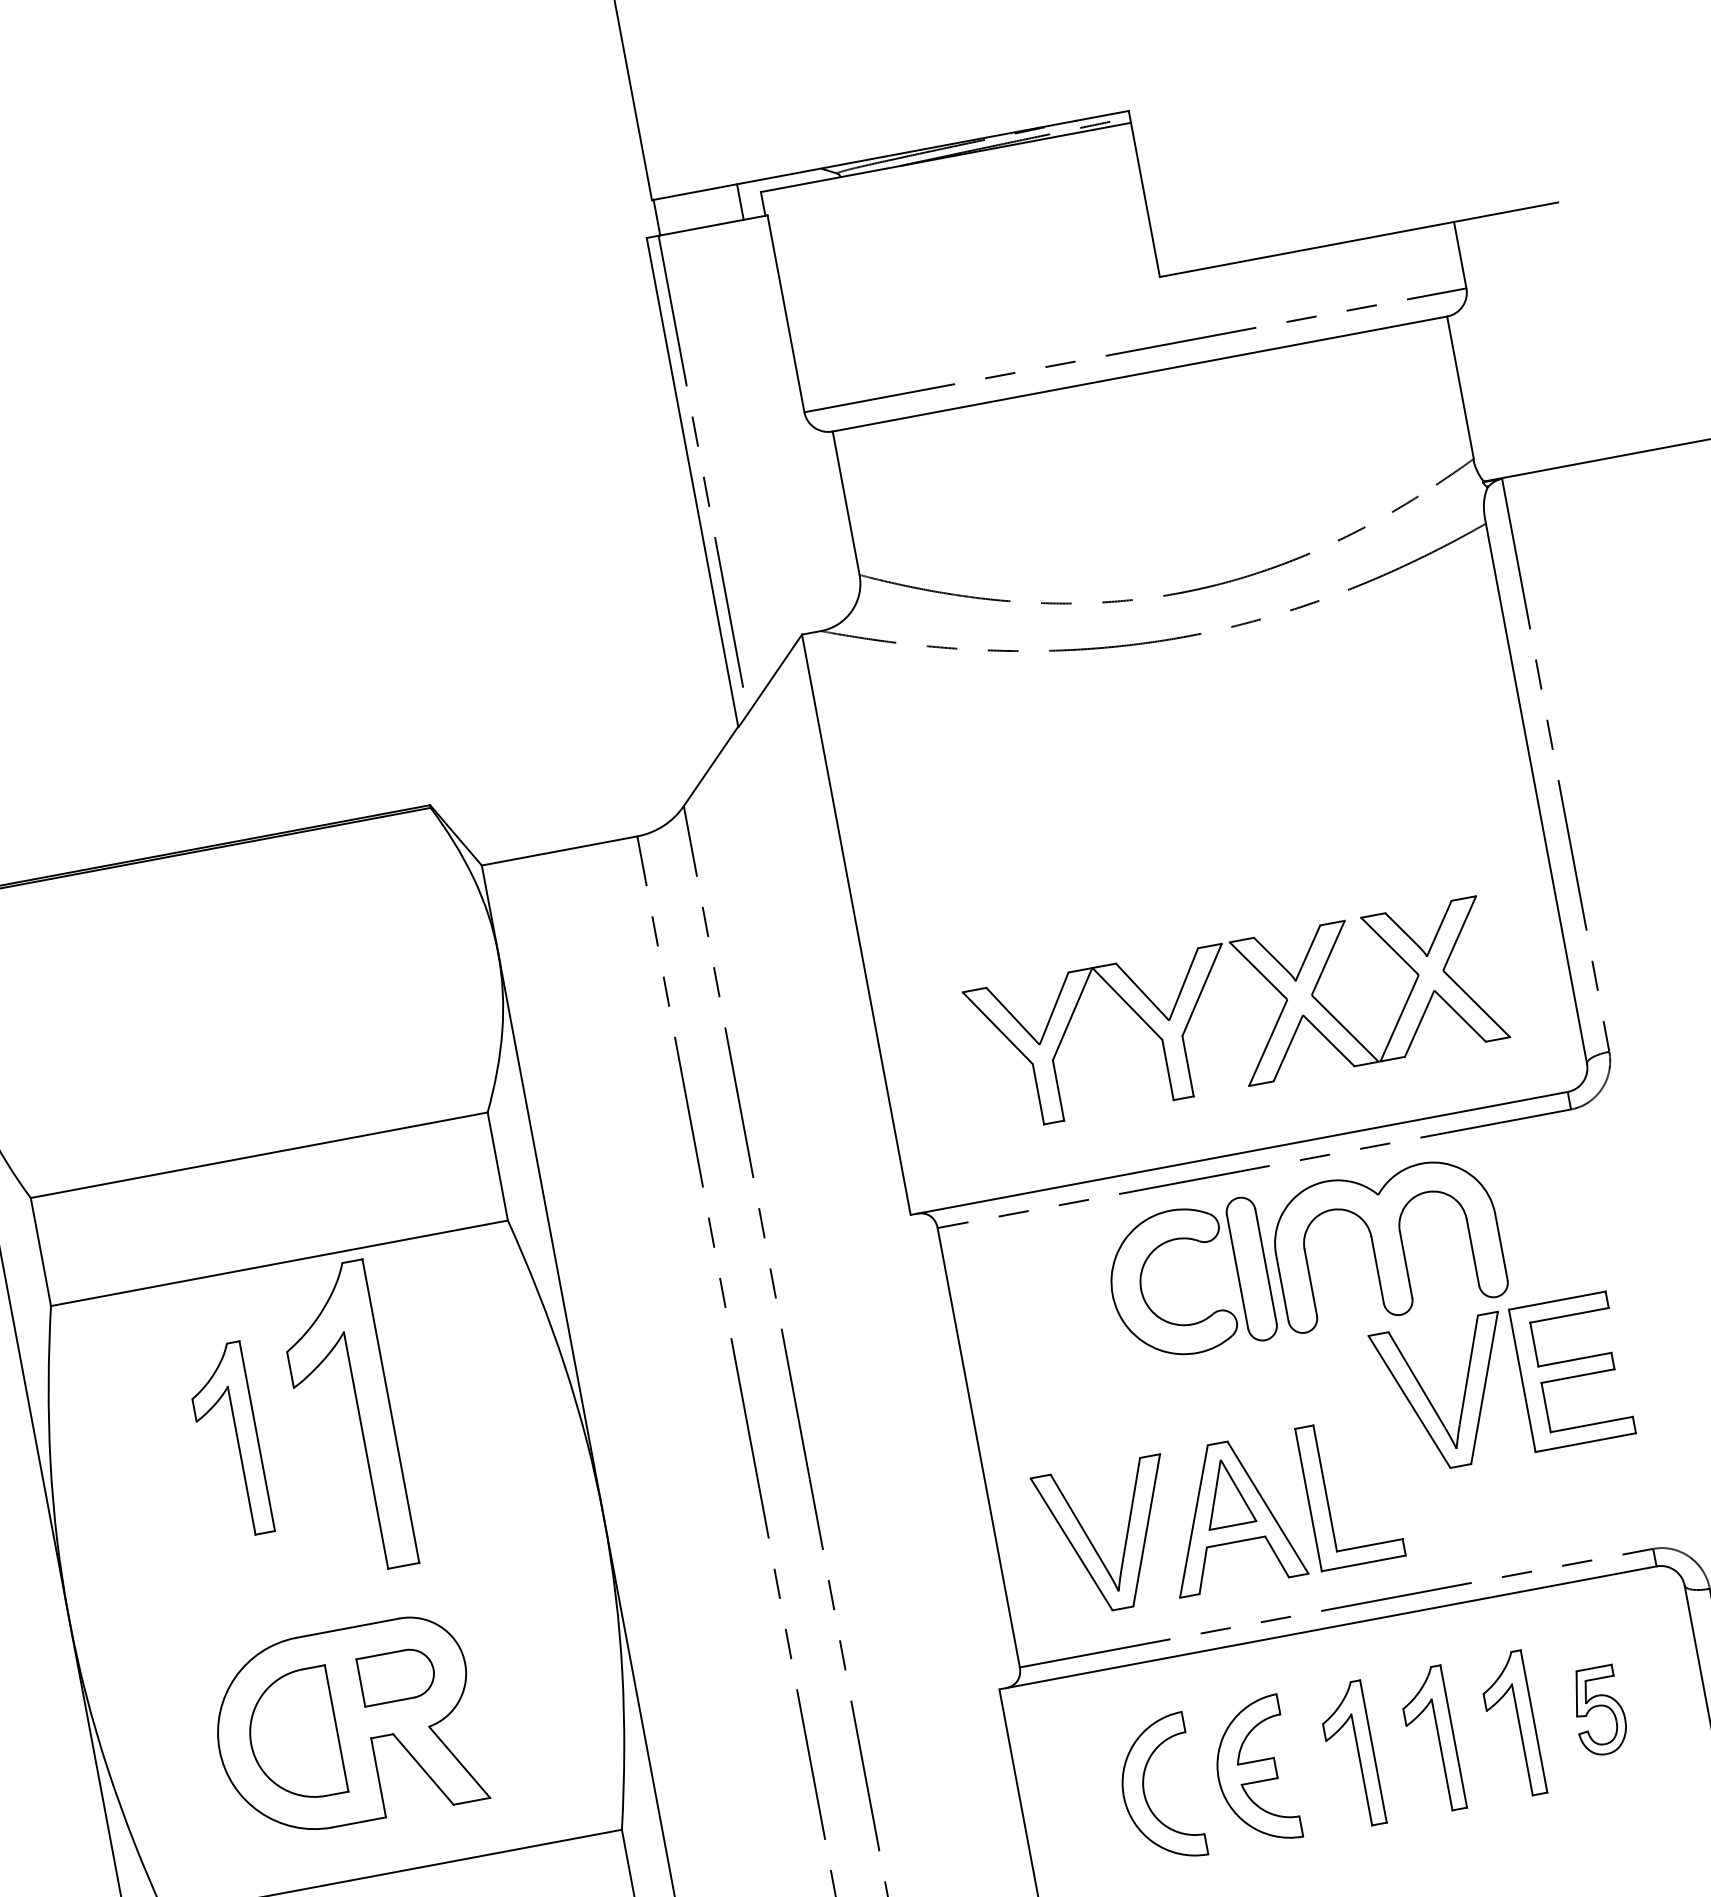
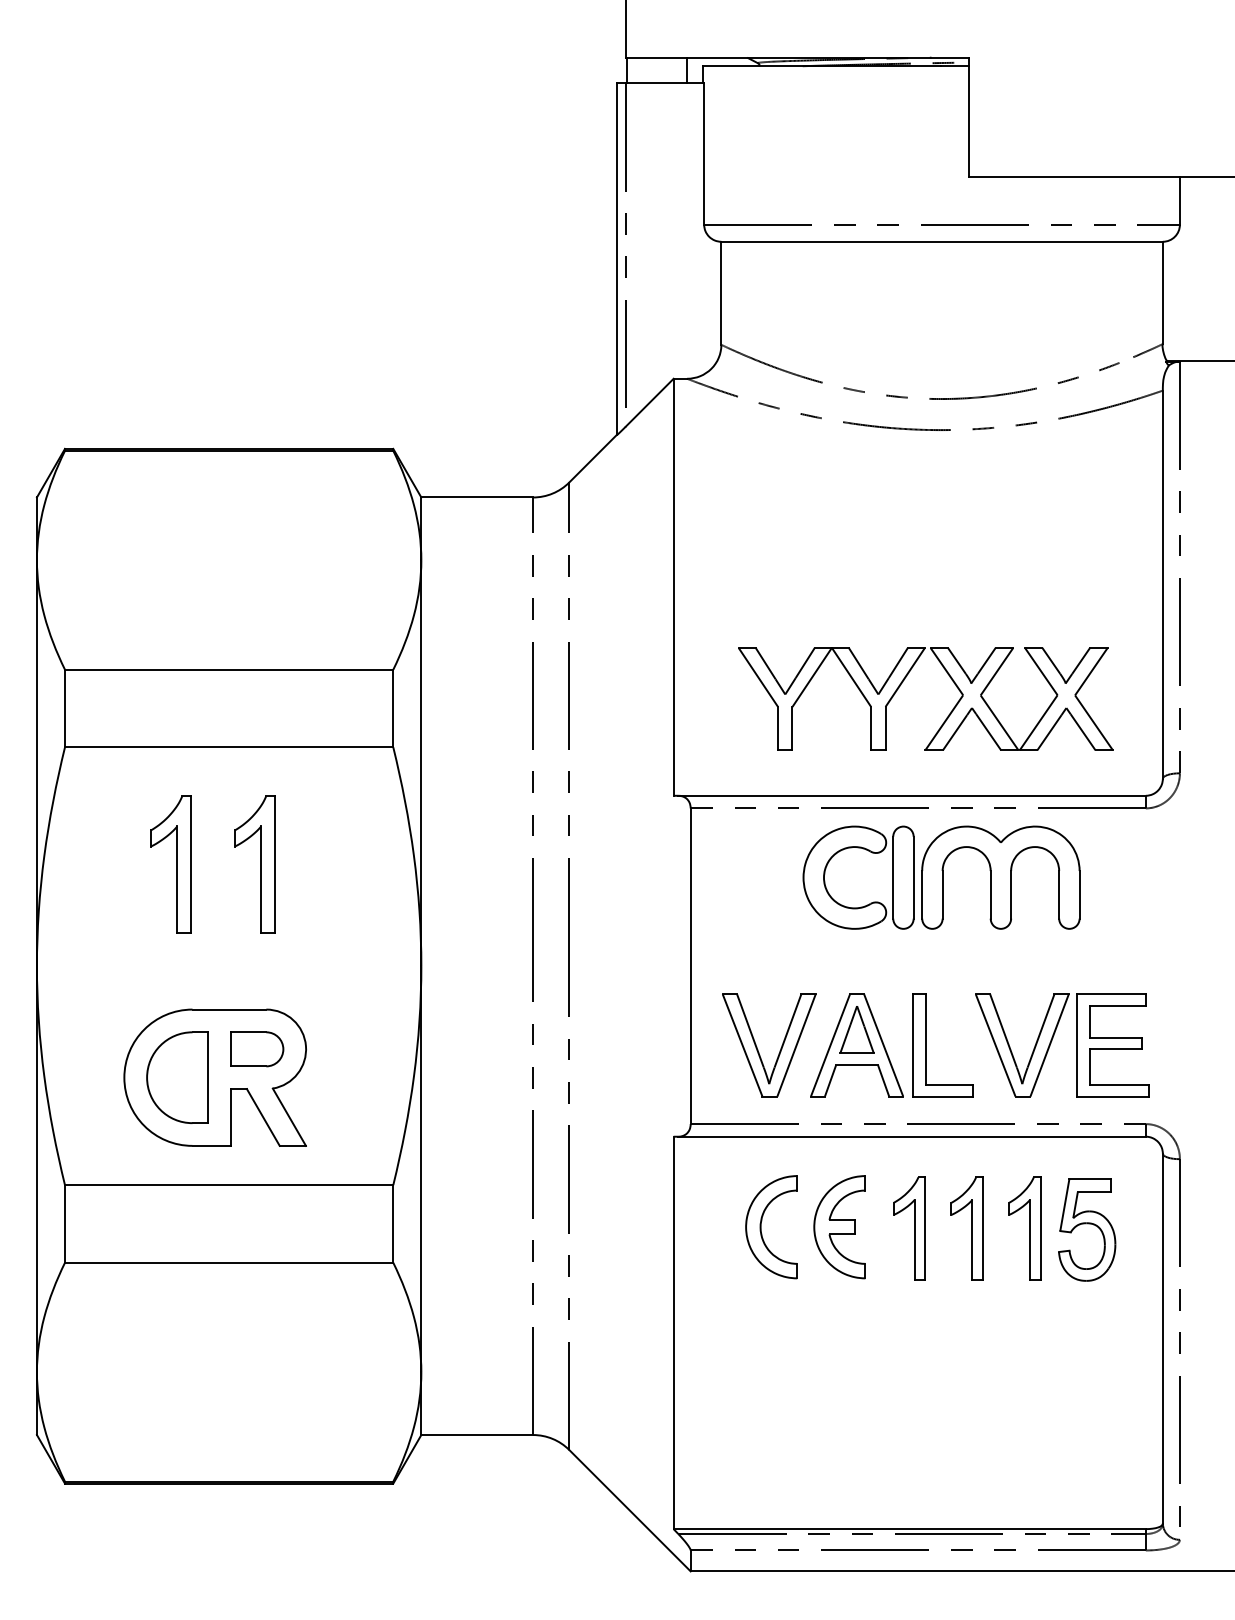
part: (1487, 1381) -> (1052, 1041), moved
part: (345, 1419) -> (254, 864), size x0.62
part: (1599, 1710) -> (1087, 1229), size x1.67

